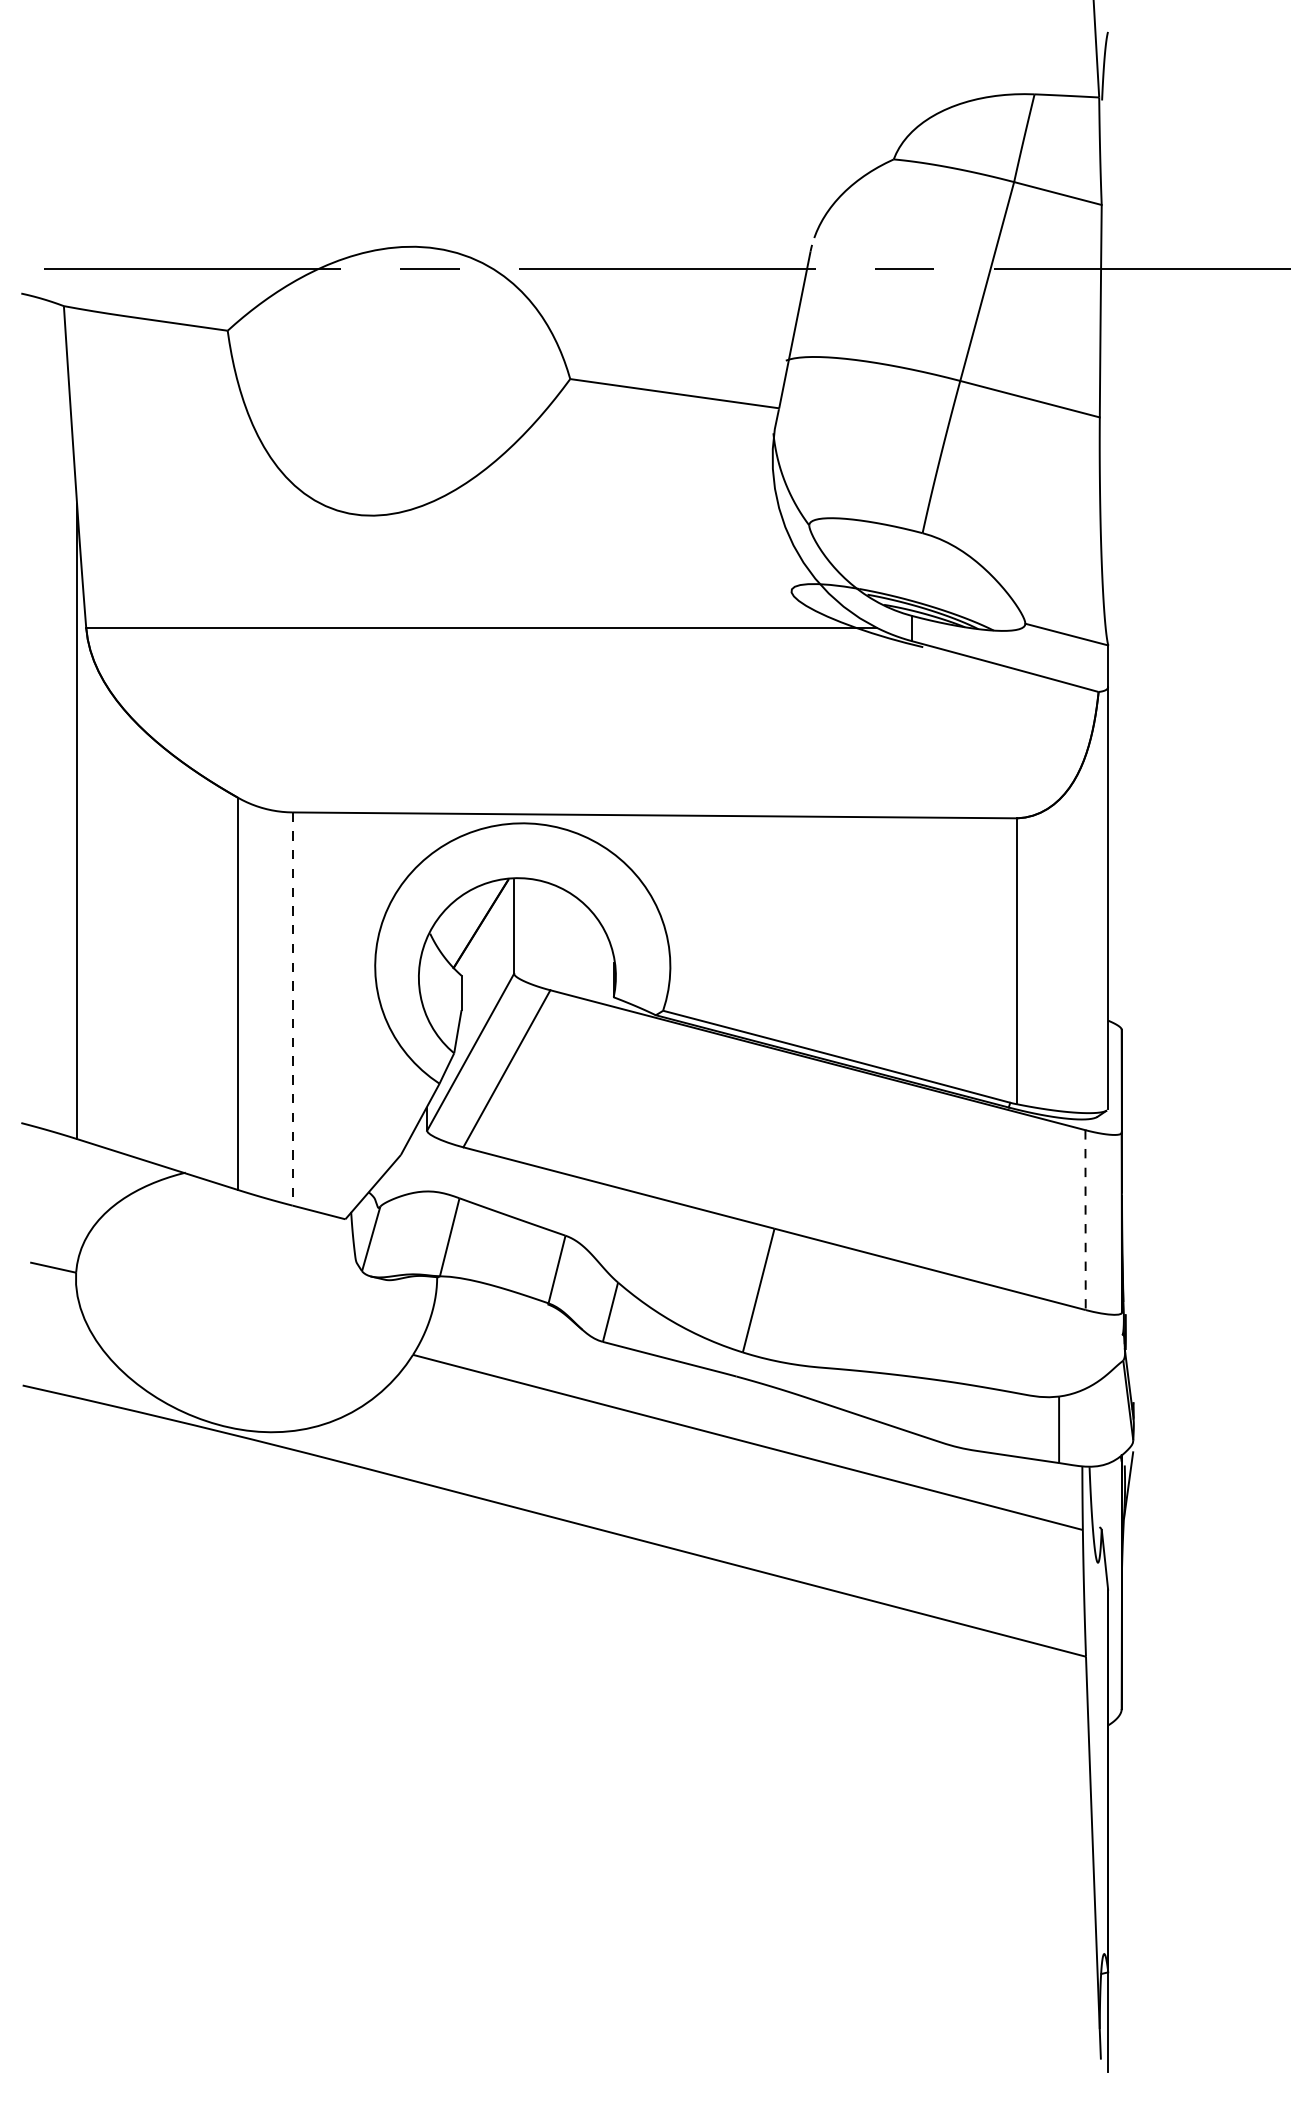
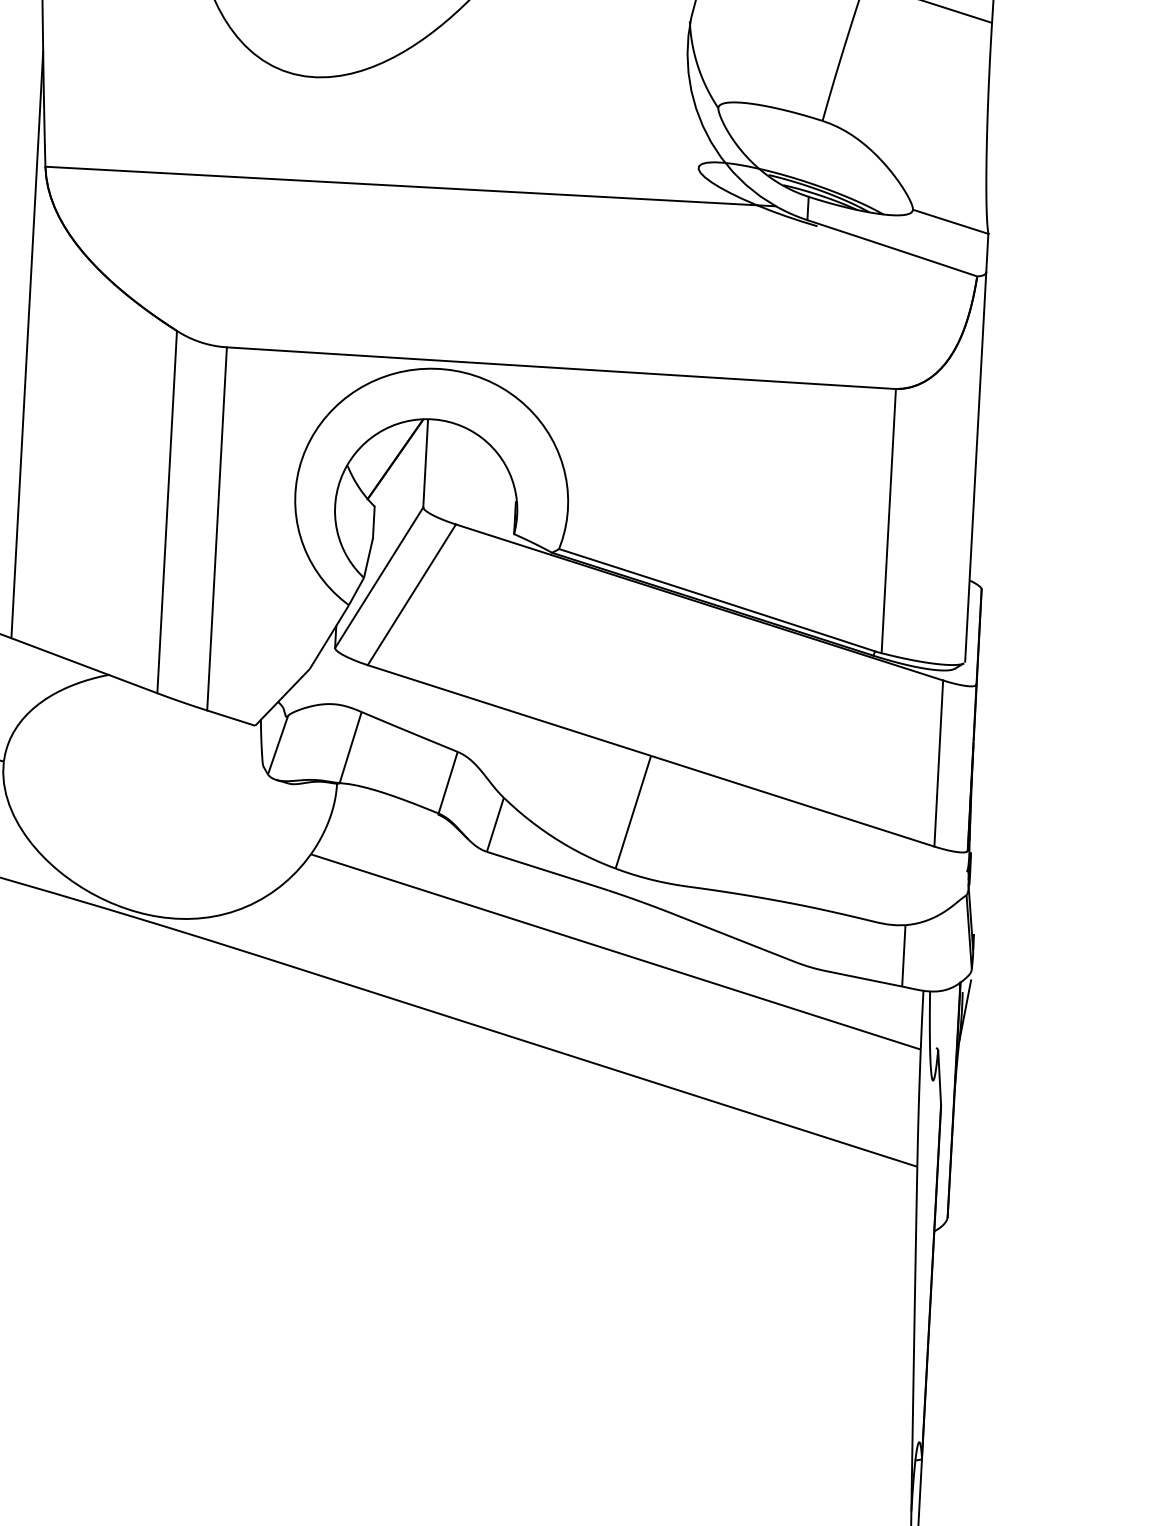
line: (292, 1009) -> (216, 529), dashed -> solid
line: (1085, 1220) -> (938, 763), dashed -> solid

